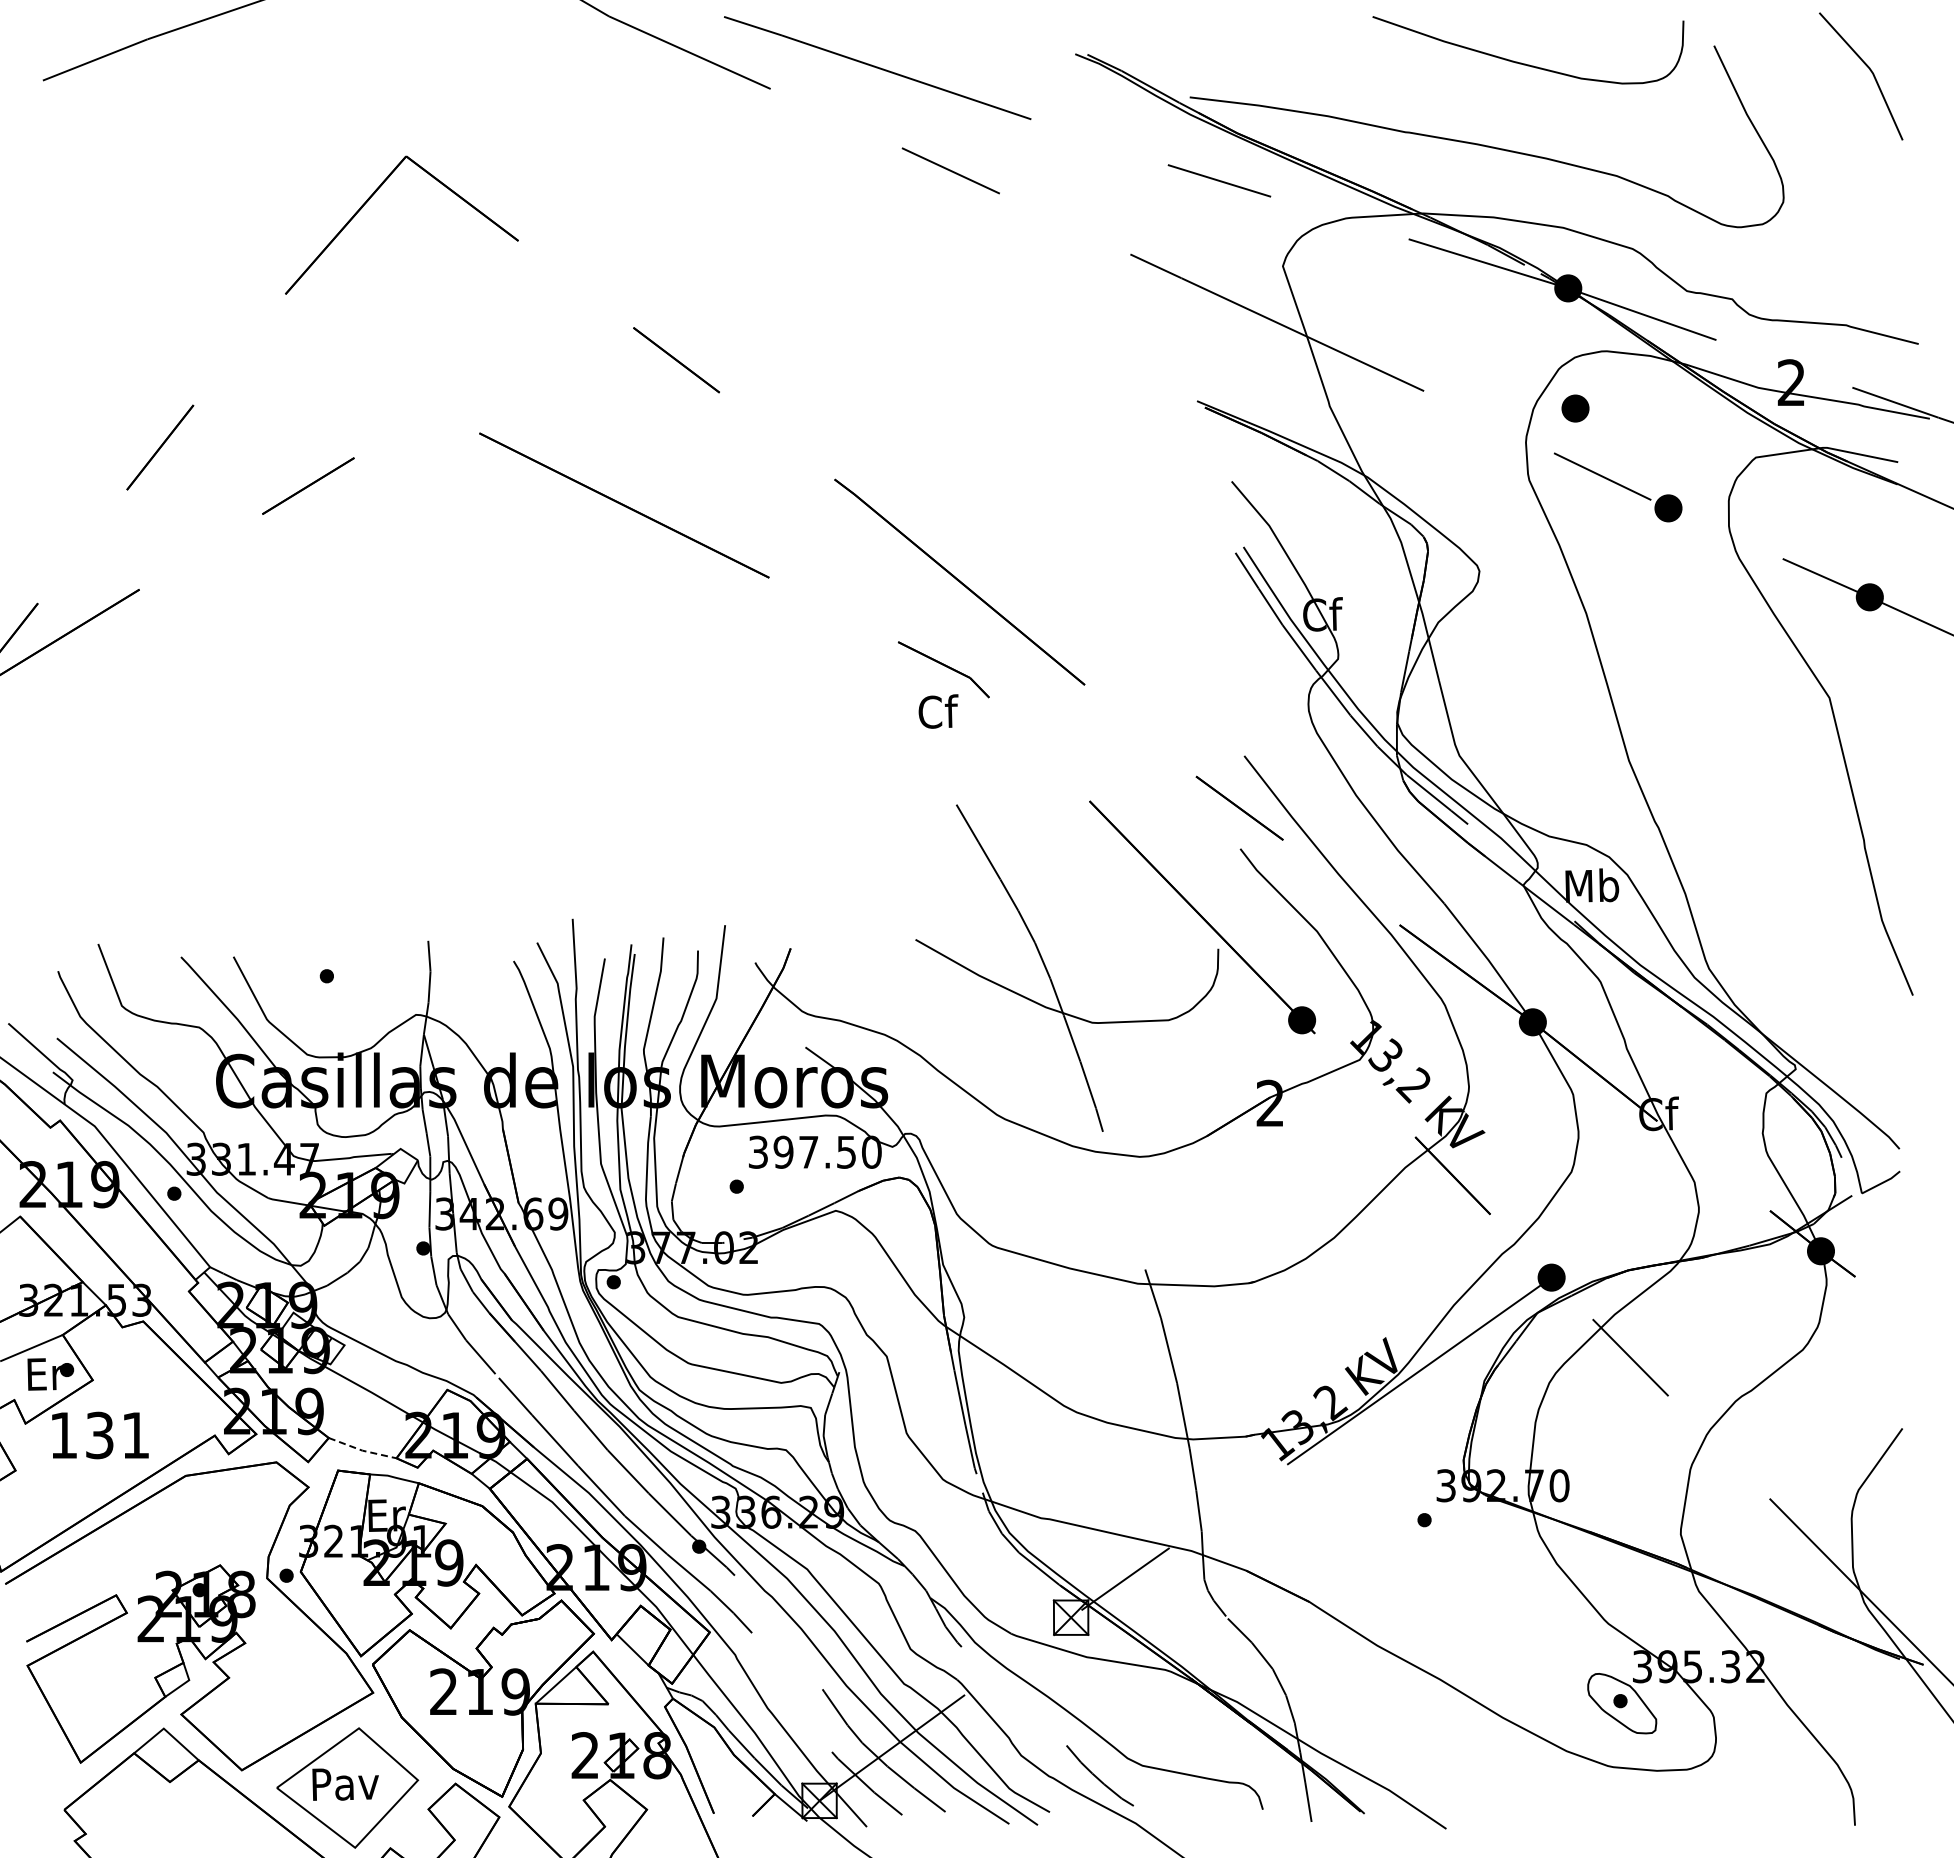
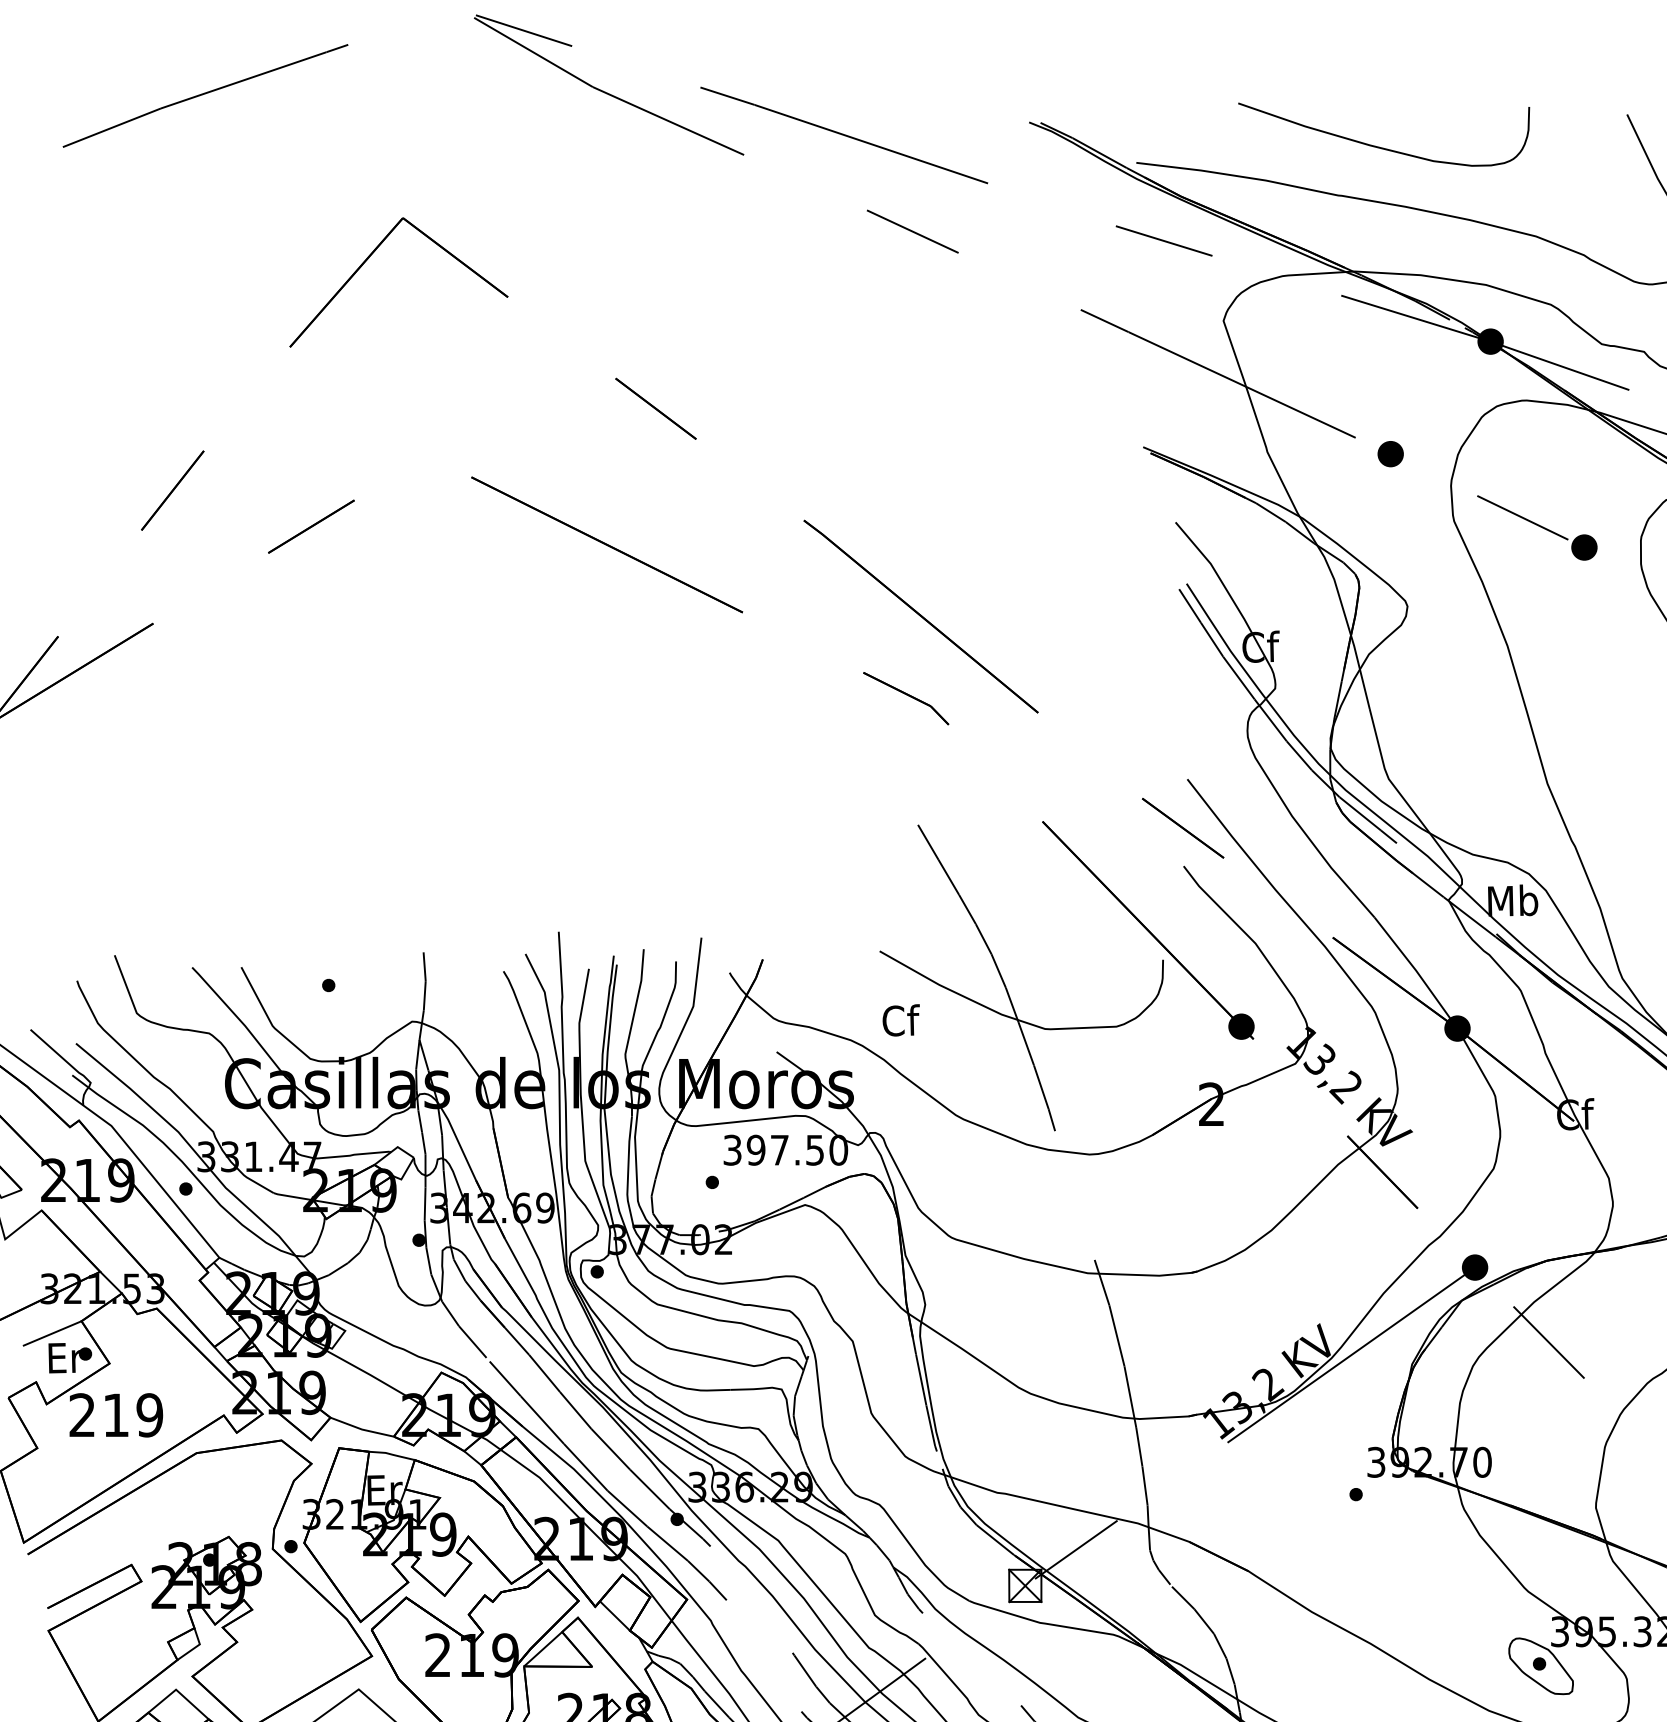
curve: (1525, 63) -> (1381, 147), moved
part: (1575, 408) -> (1390, 454), moved
text: (938, 711) -> (901, 1020), moved
text: (99, 1435) -> (115, 1415), 131 -> 219
line: (362, 1450) -> (362, 1429), dashed -> solid

